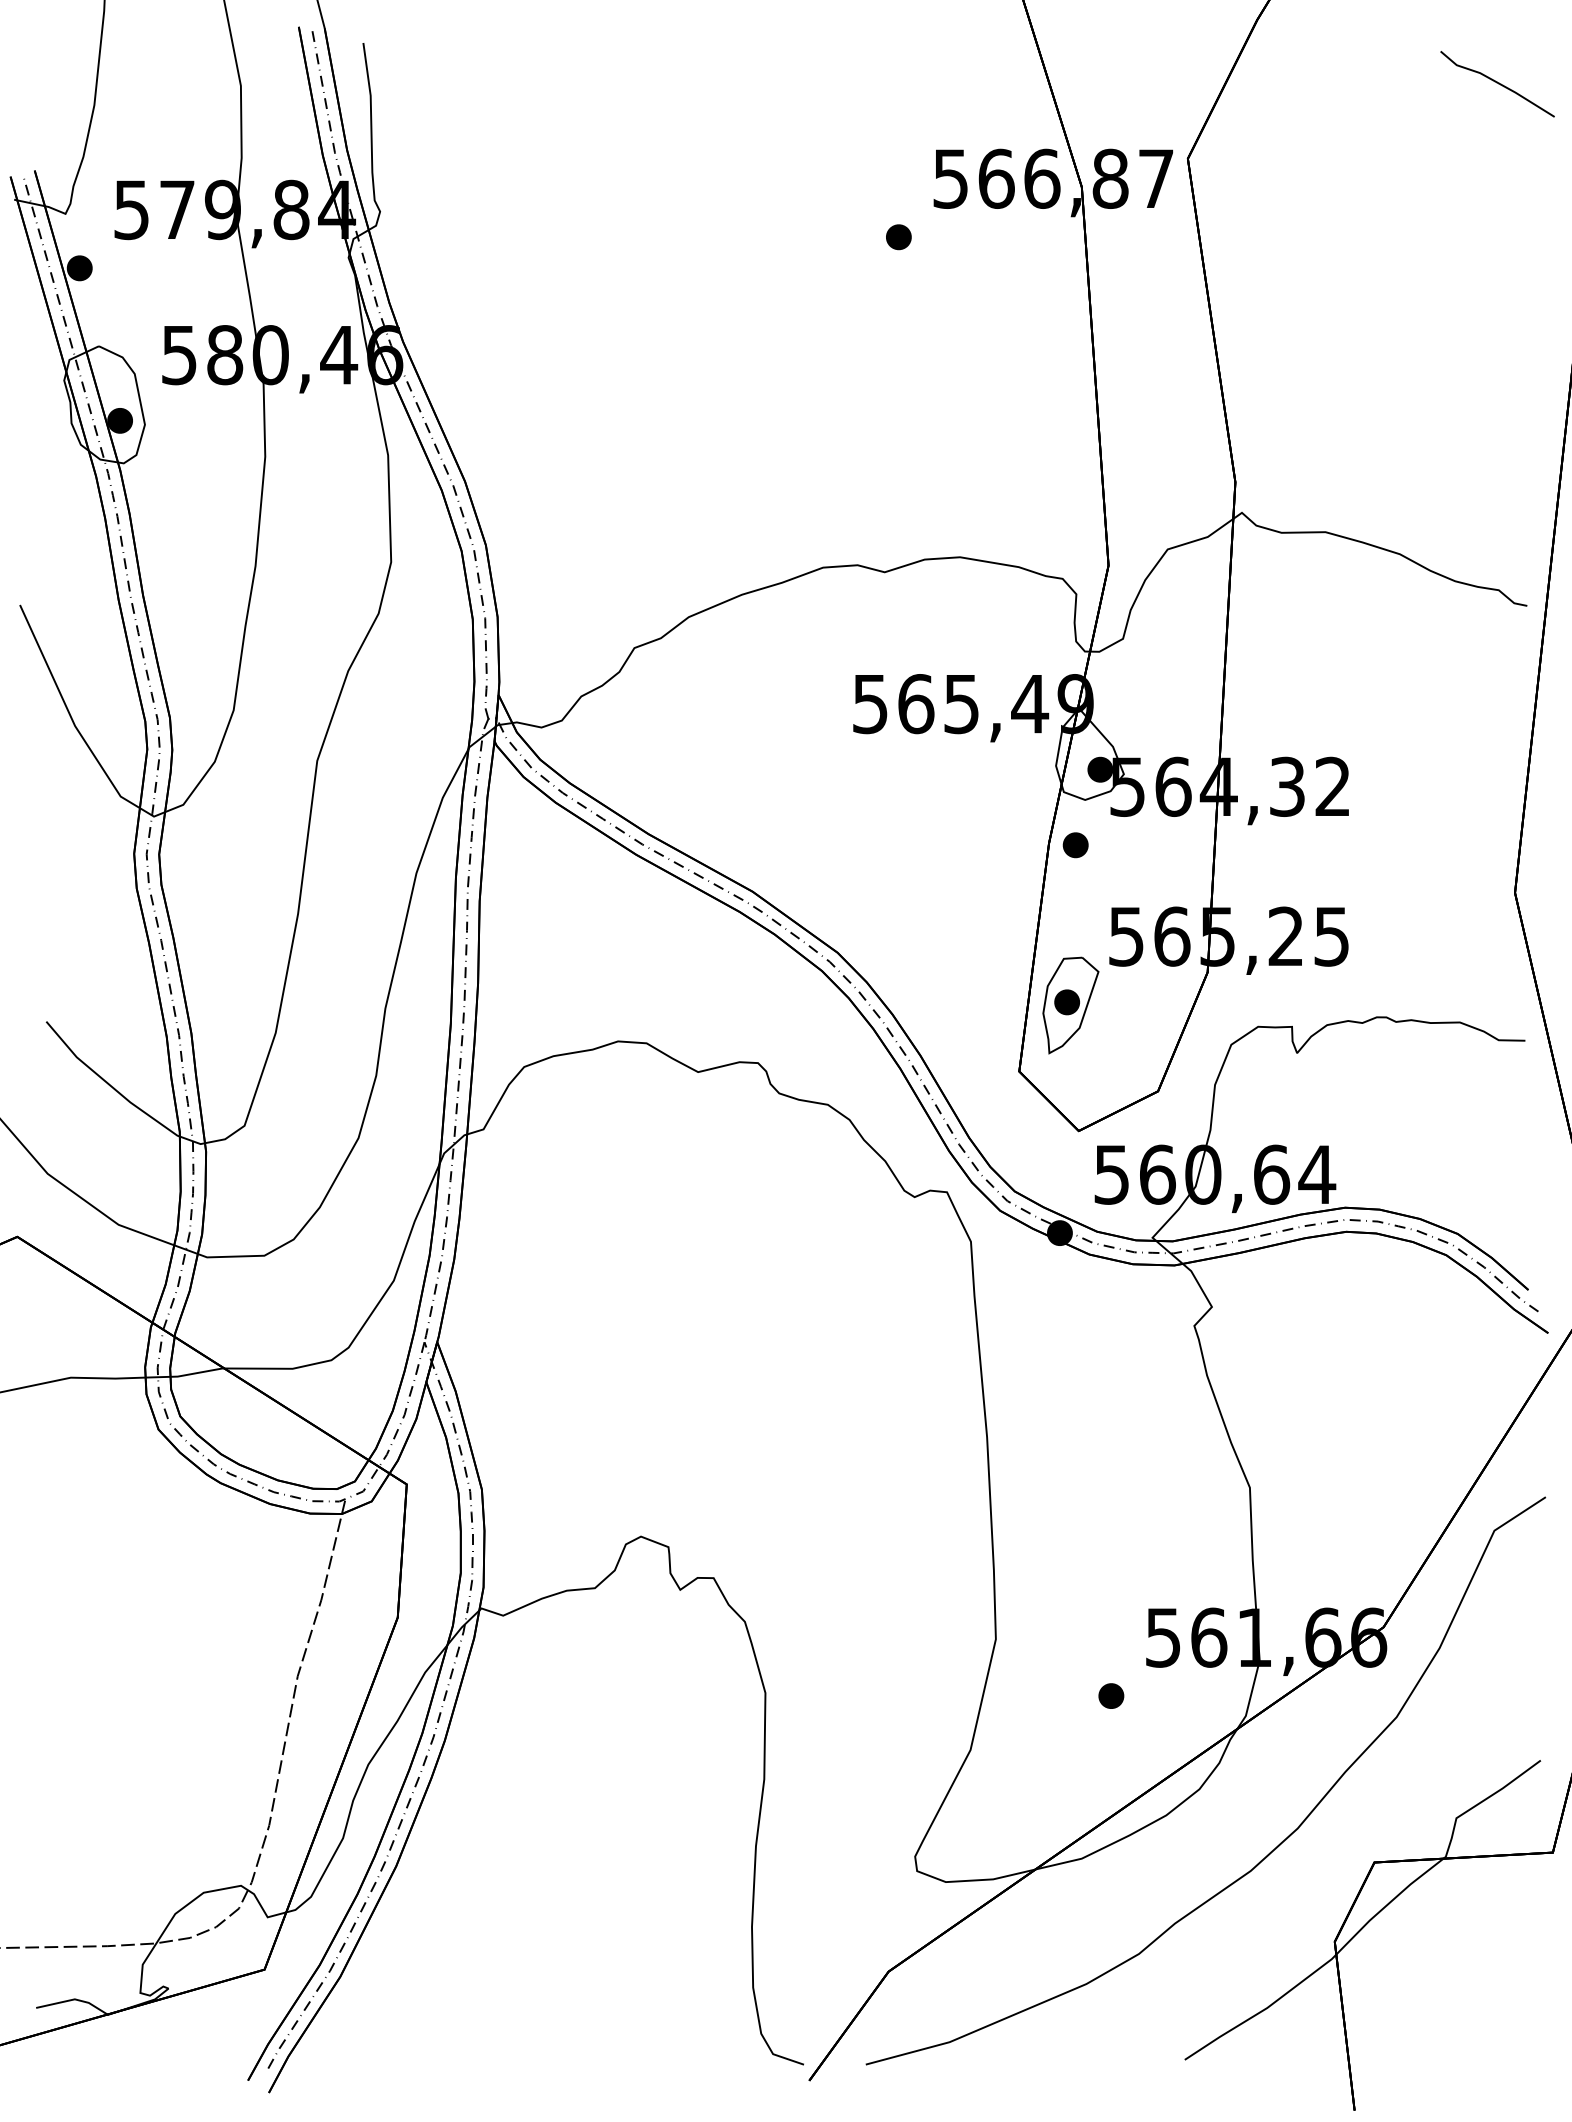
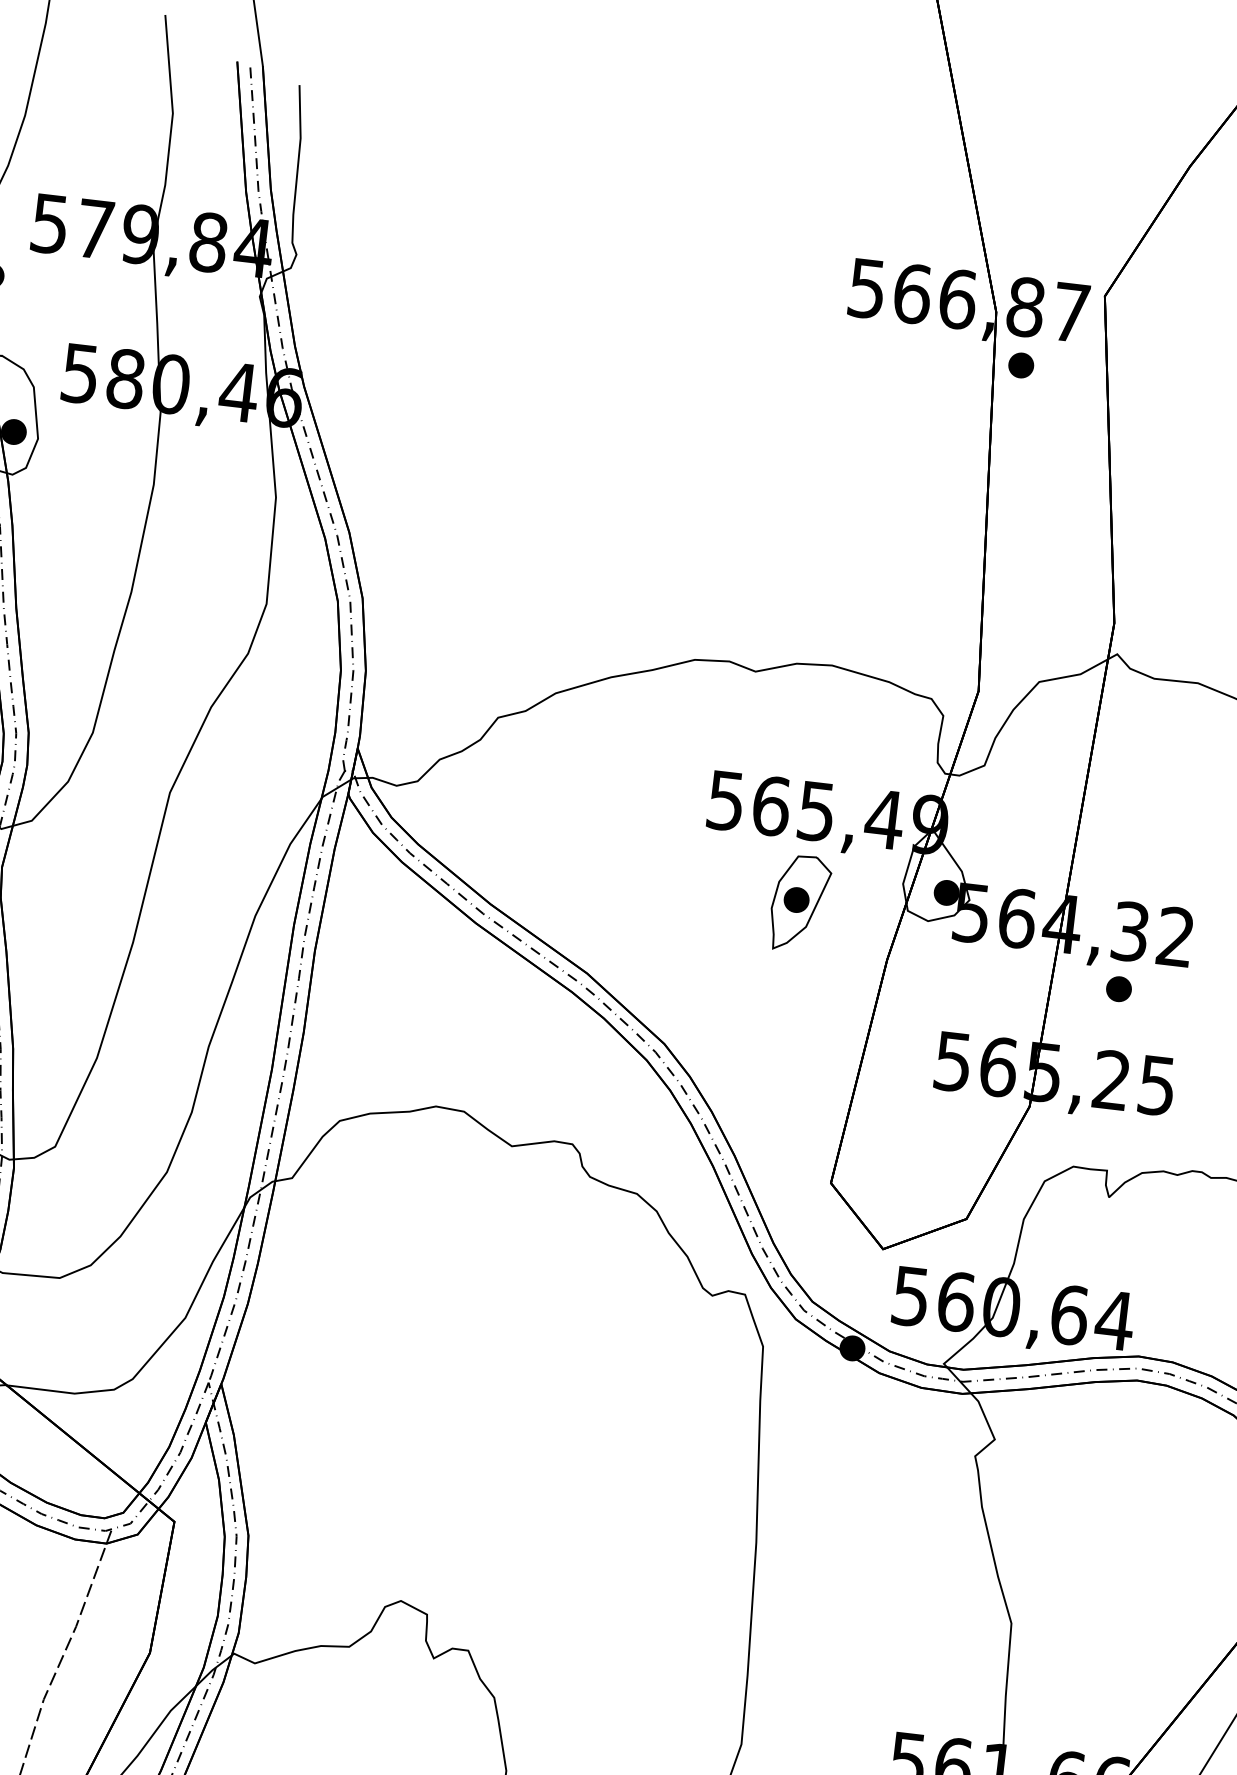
part: (898, 237) -> (1020, 365), moved
part: (1075, 845) -> (1118, 989), moved
part: (1070, 1005) -> (799, 903), moved

